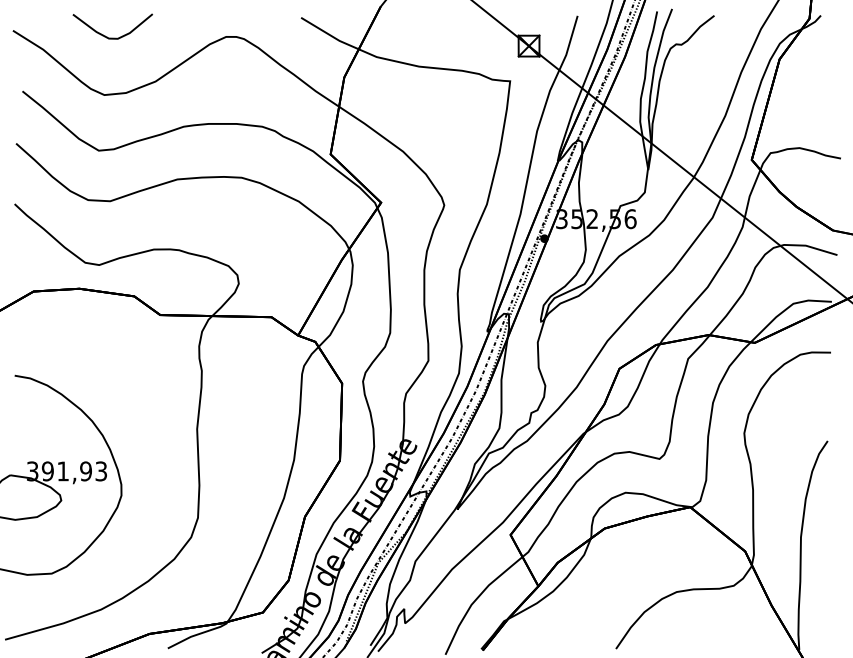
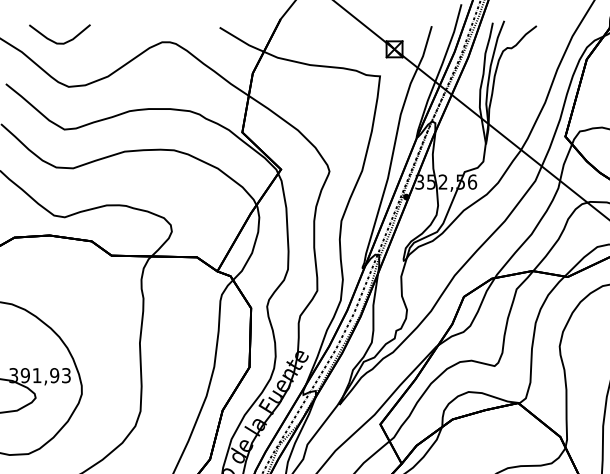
curve: (112, 37) -> (59, 42), moved

